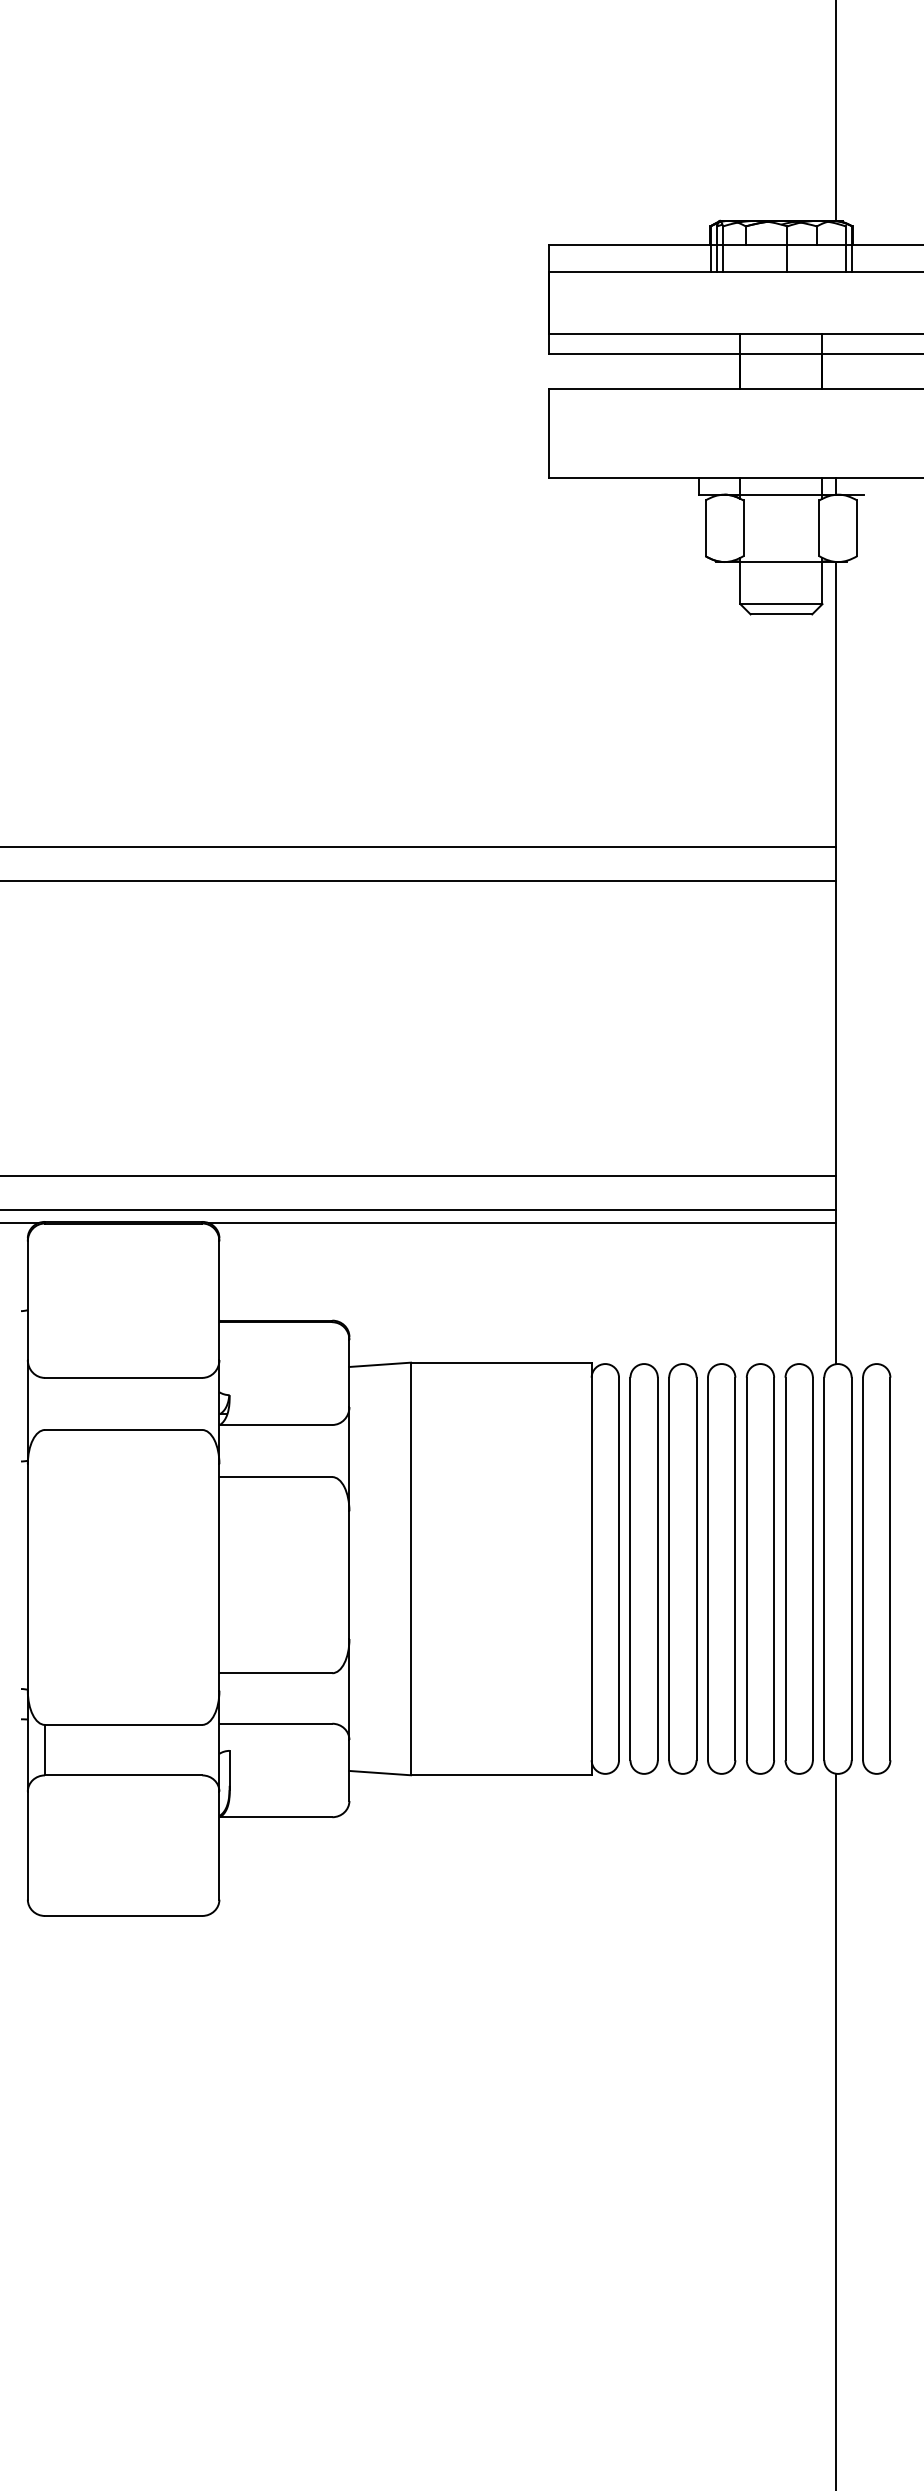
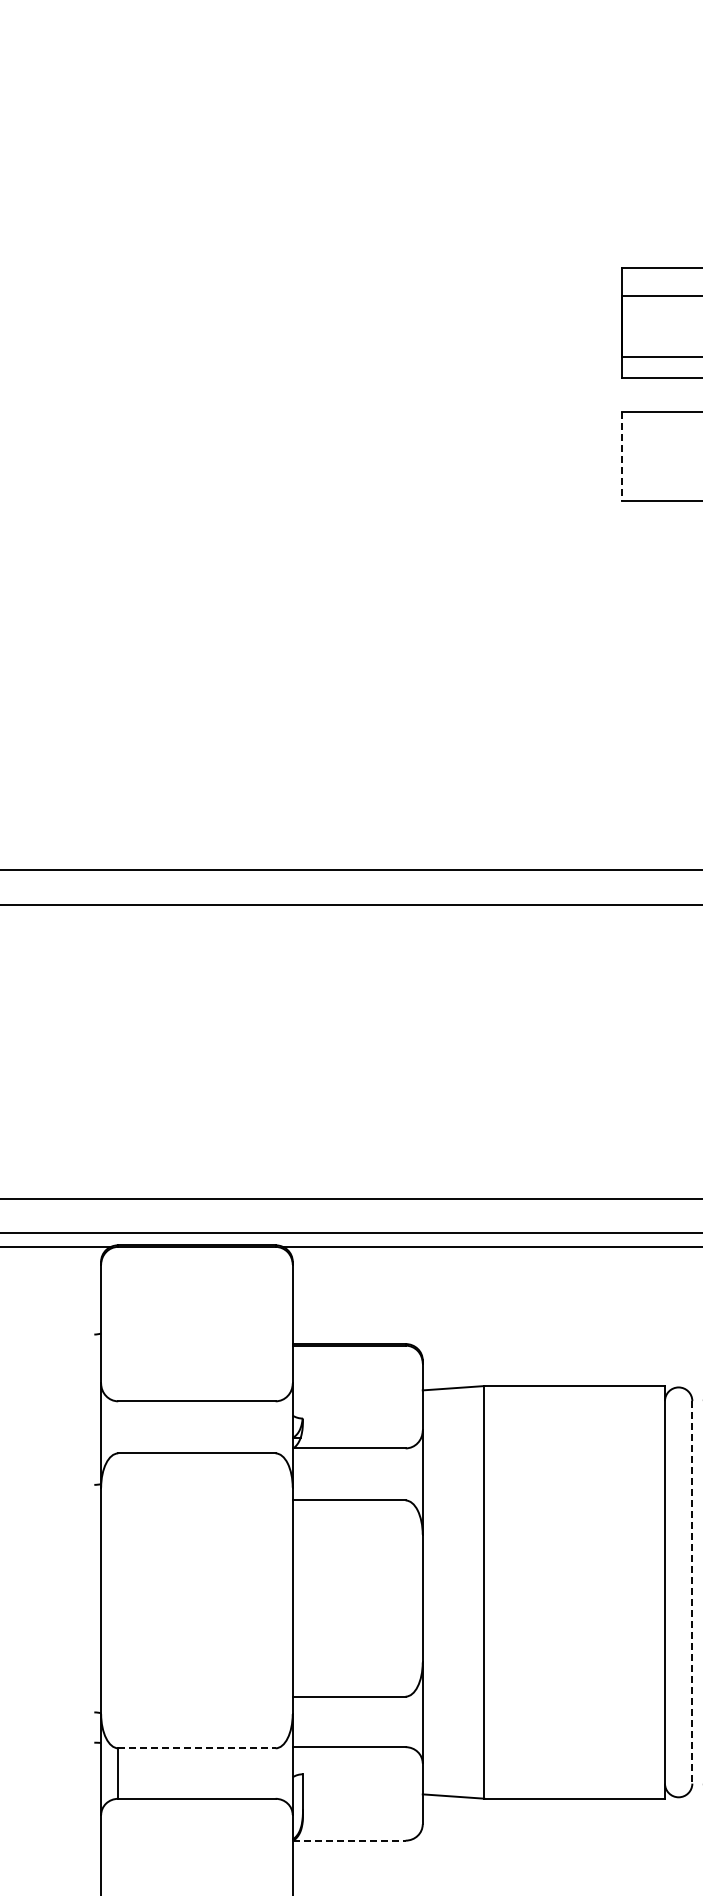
line: (548, 433) -> (621, 456), solid -> dashed
line: (619, 1569) -> (692, 1592), solid -> dashed
line: (123, 1724) -> (196, 1747), solid -> dashed
line: (276, 1817) -> (349, 1840), solid -> dashed

